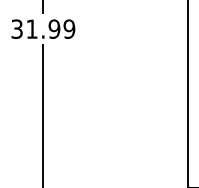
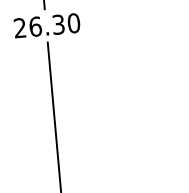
text: (43, 28) -> (47, 24), 31.99 -> 26.30

